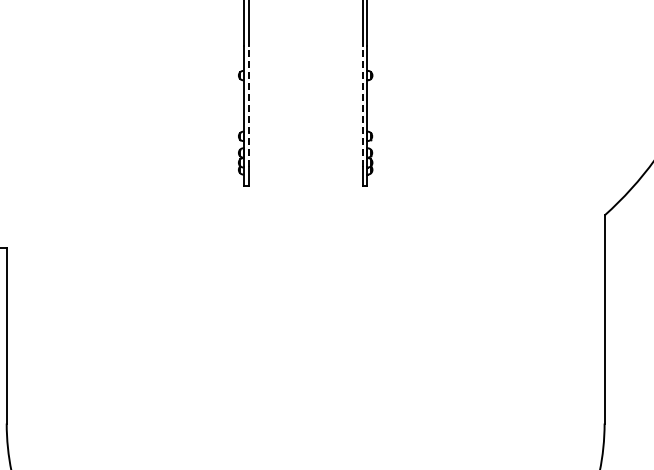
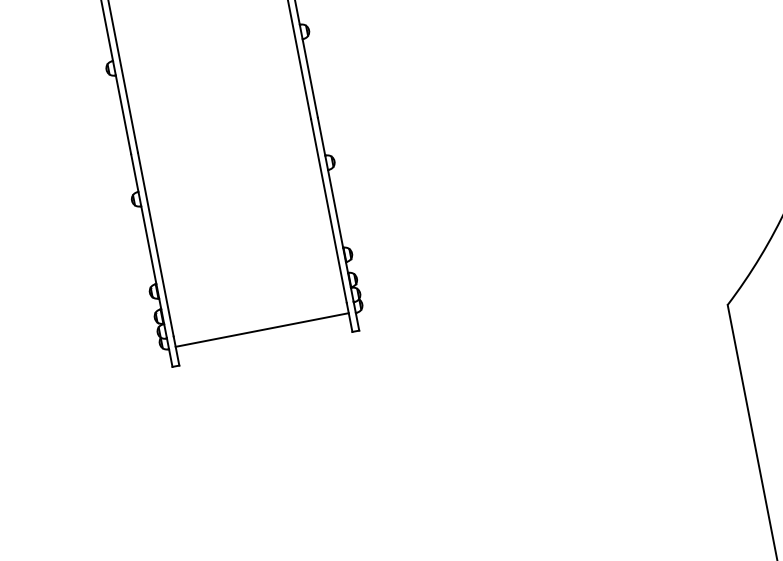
line: (248, 106) -> (155, 244), dashed -> solid
line: (362, 106) -> (328, 211), dashed -> solid
line: (305, 173) -> (261, 329), added

